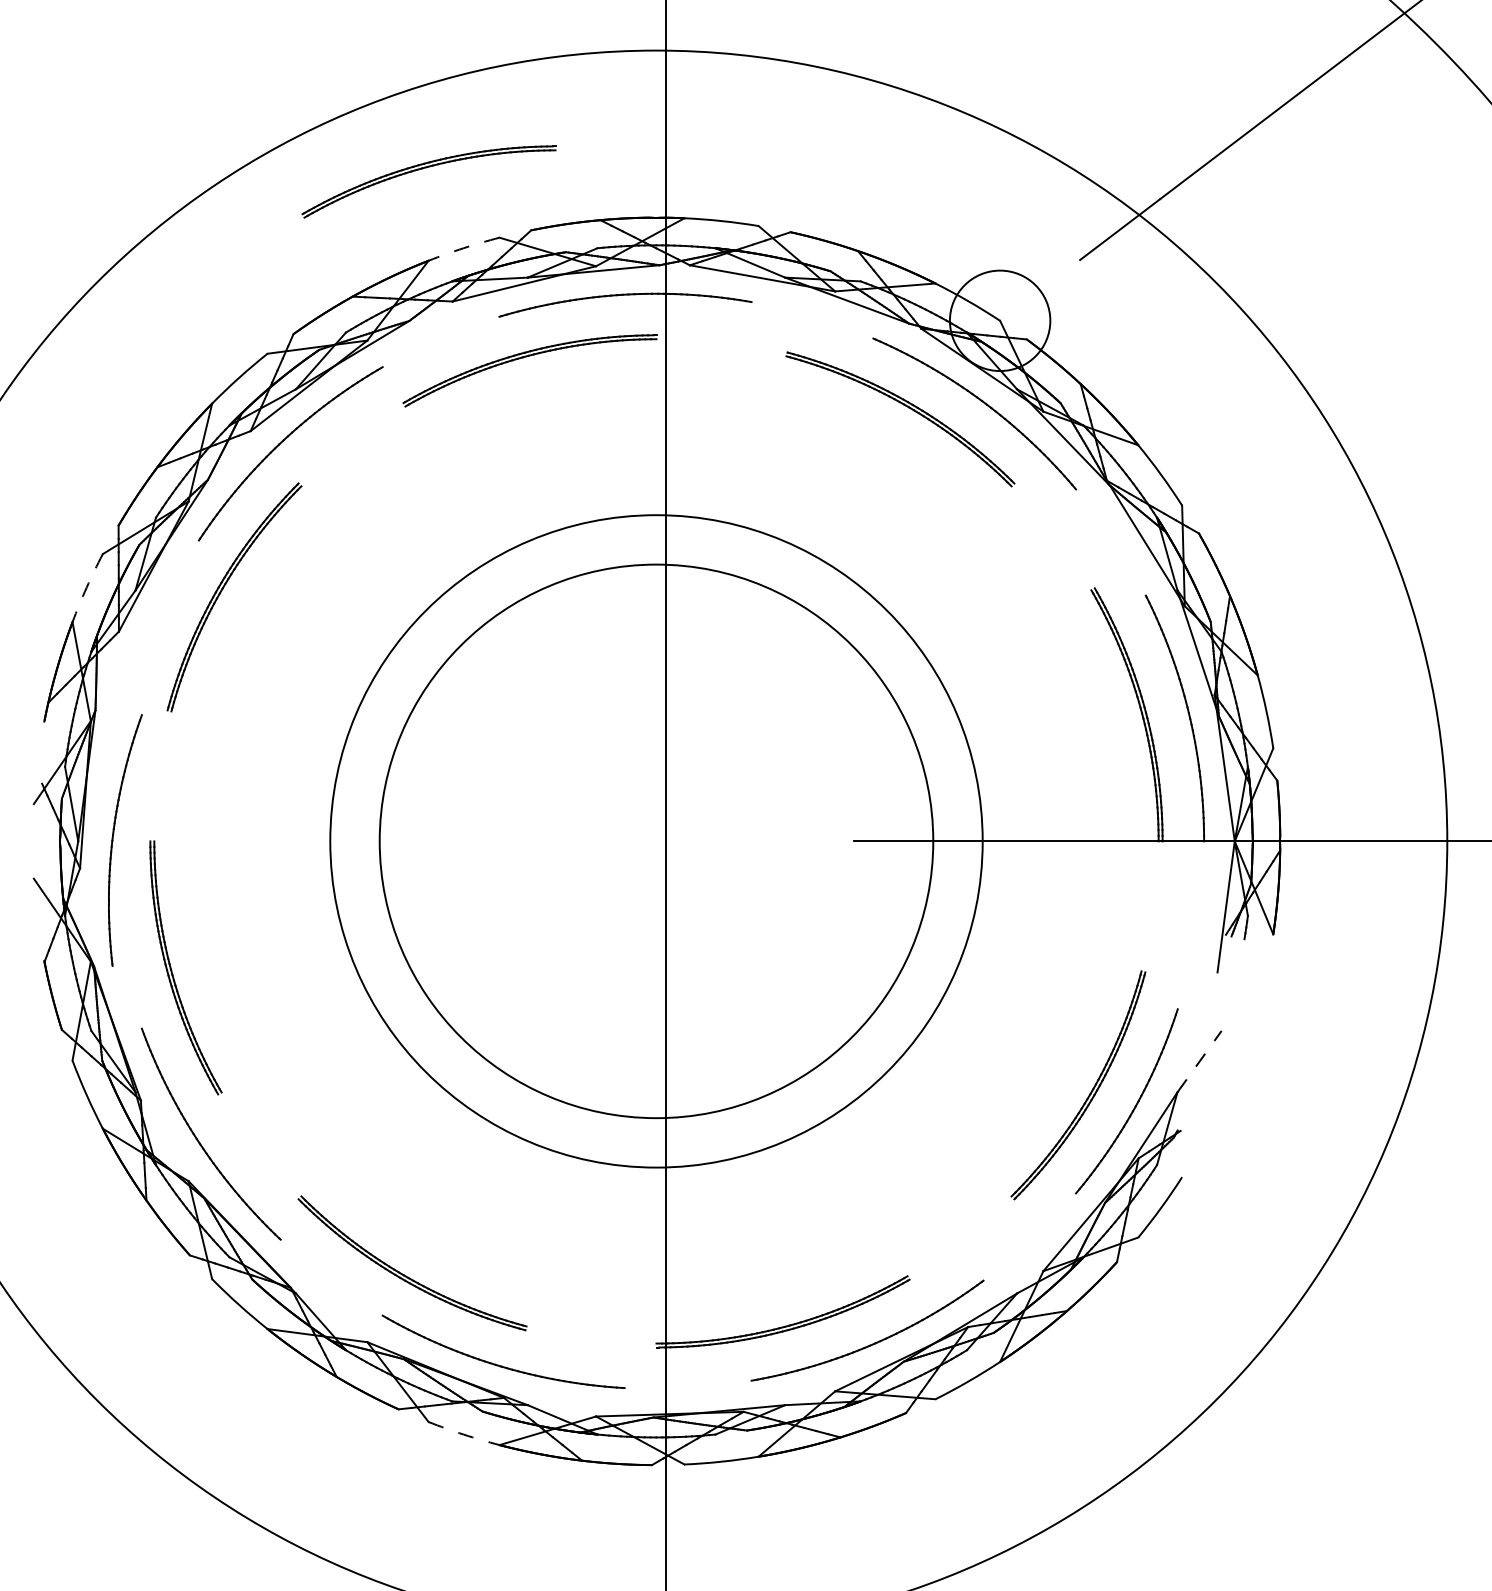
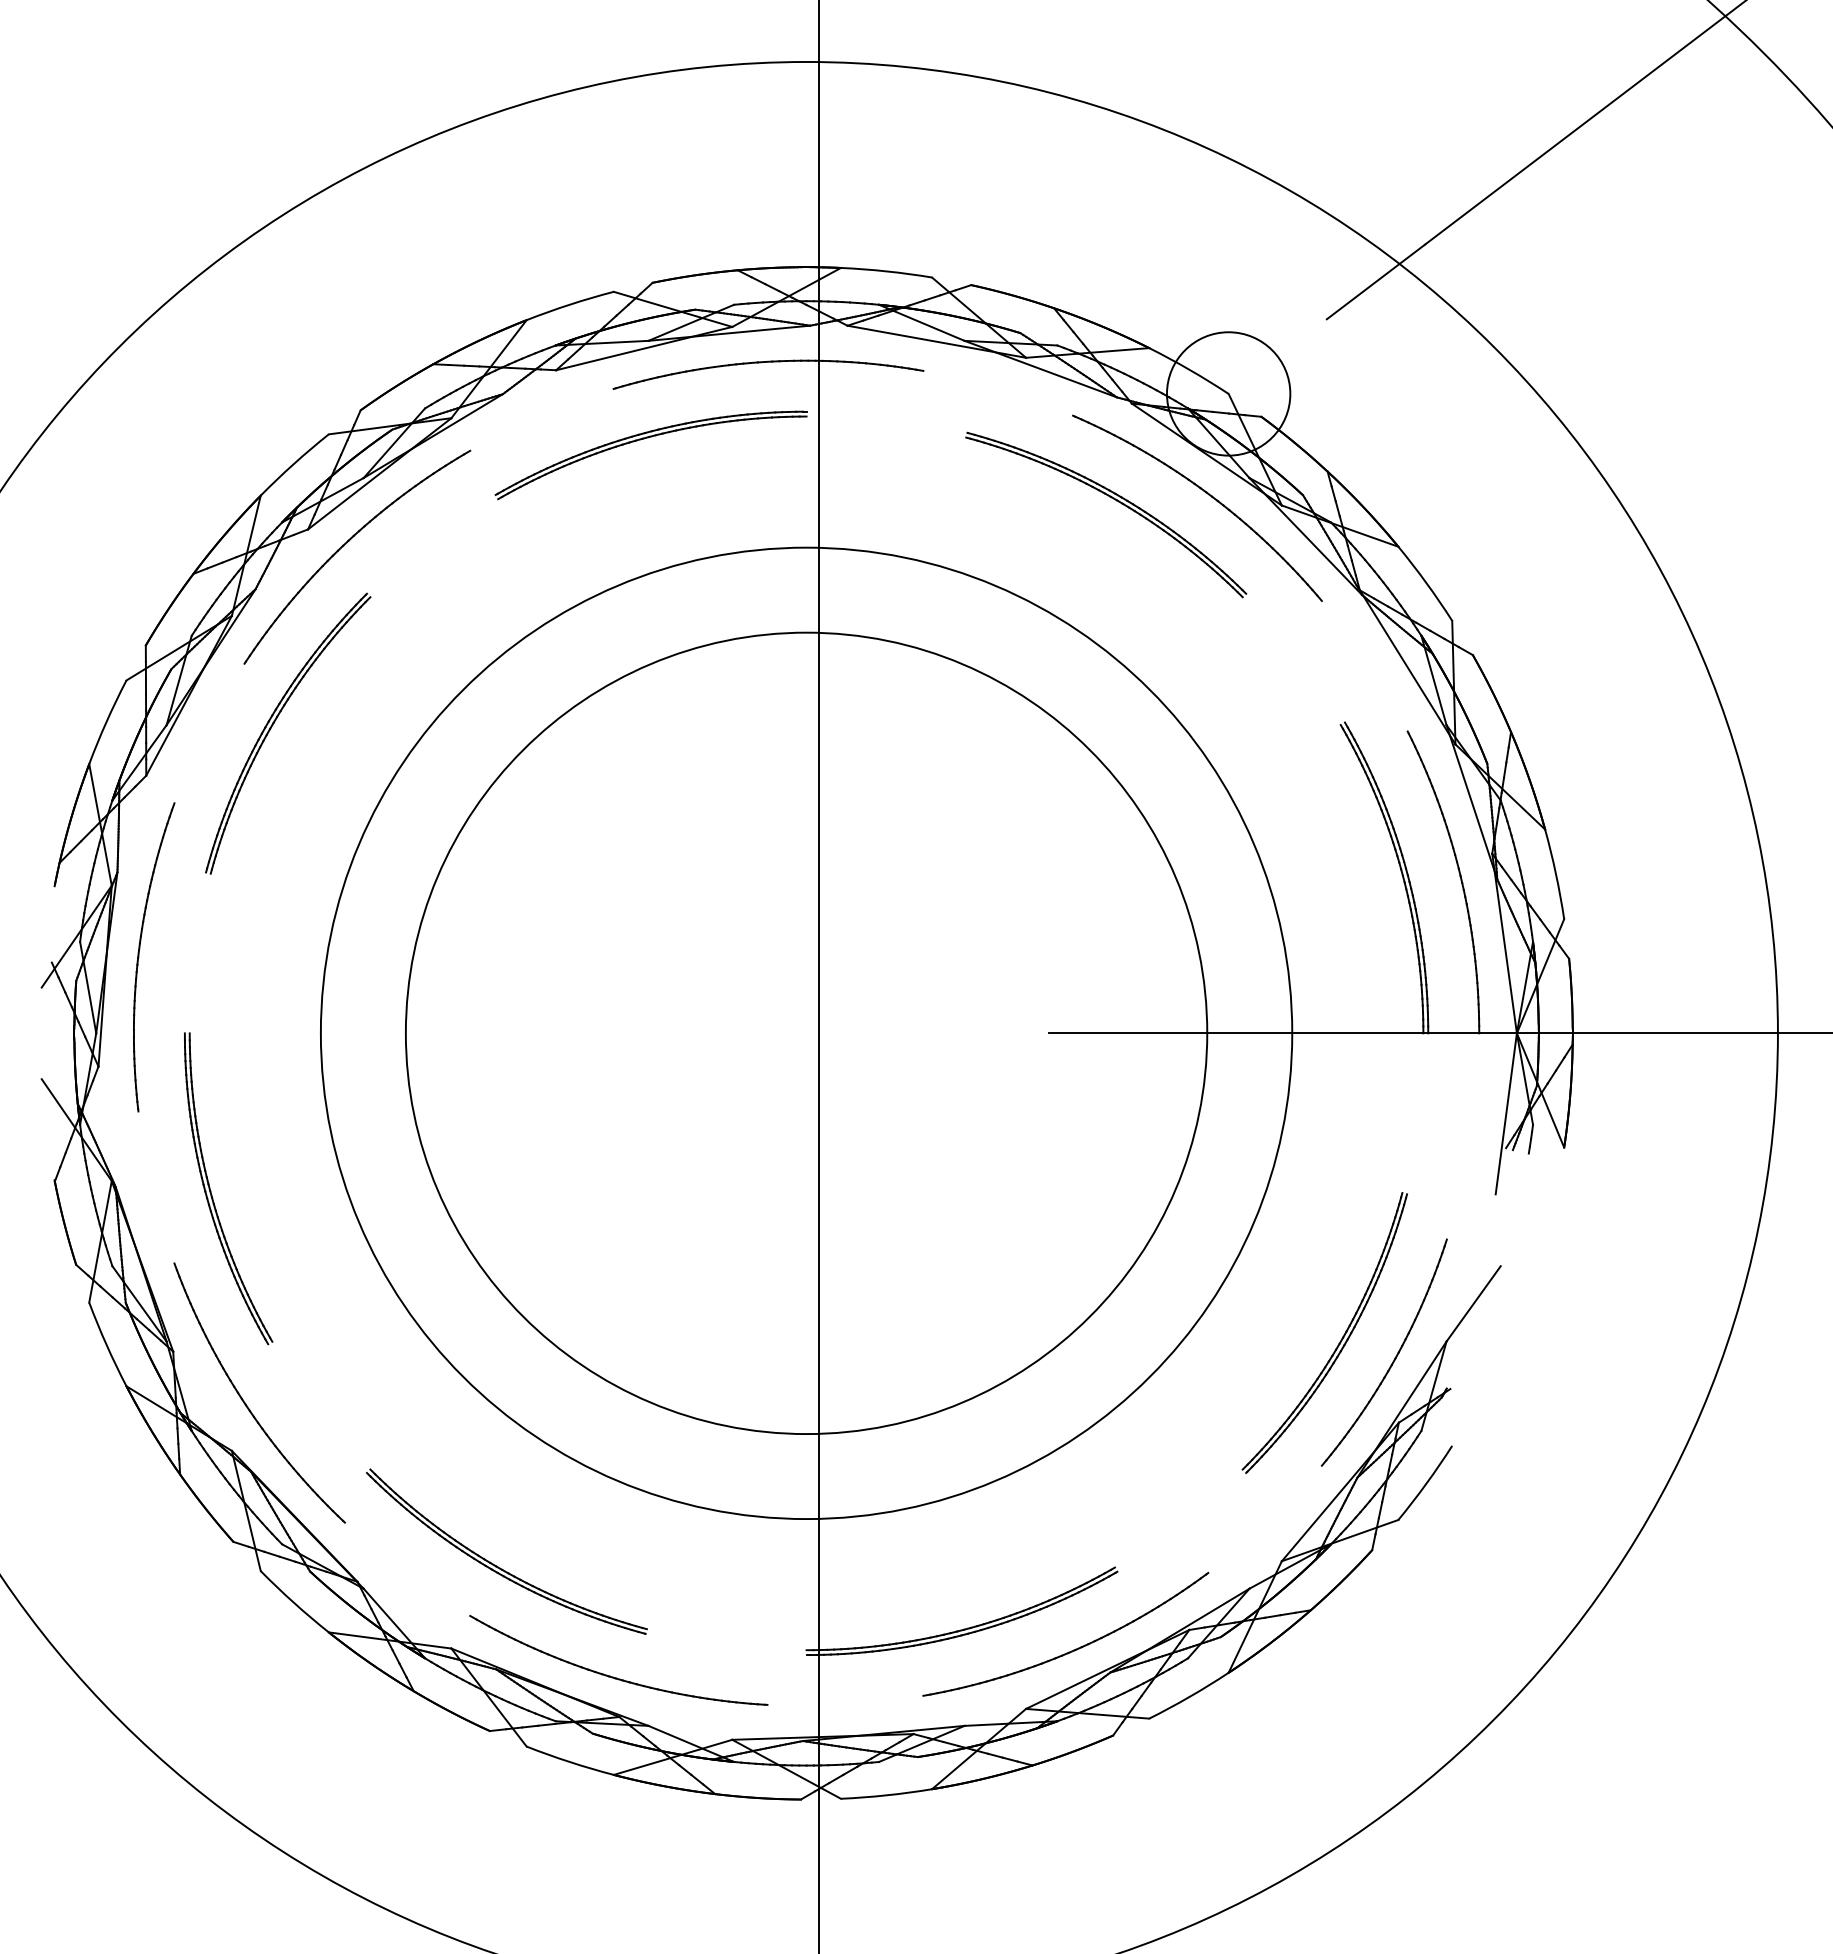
part: (423, 169) -> (520, 207), removed
arc: (463, 248) -> (569, 304), dashed -> solid
arc: (86, 587) -> (106, 721), dashed -> solid
part: (113, 840) -> (139, 957), moved
circle: (656, 841) -> (806, 1033), size x1.43
line: (1199, 1061) -> (1473, 1303), dashed -> solid
arc: (463, 1434) -> (569, 1762), dashed -> solid

